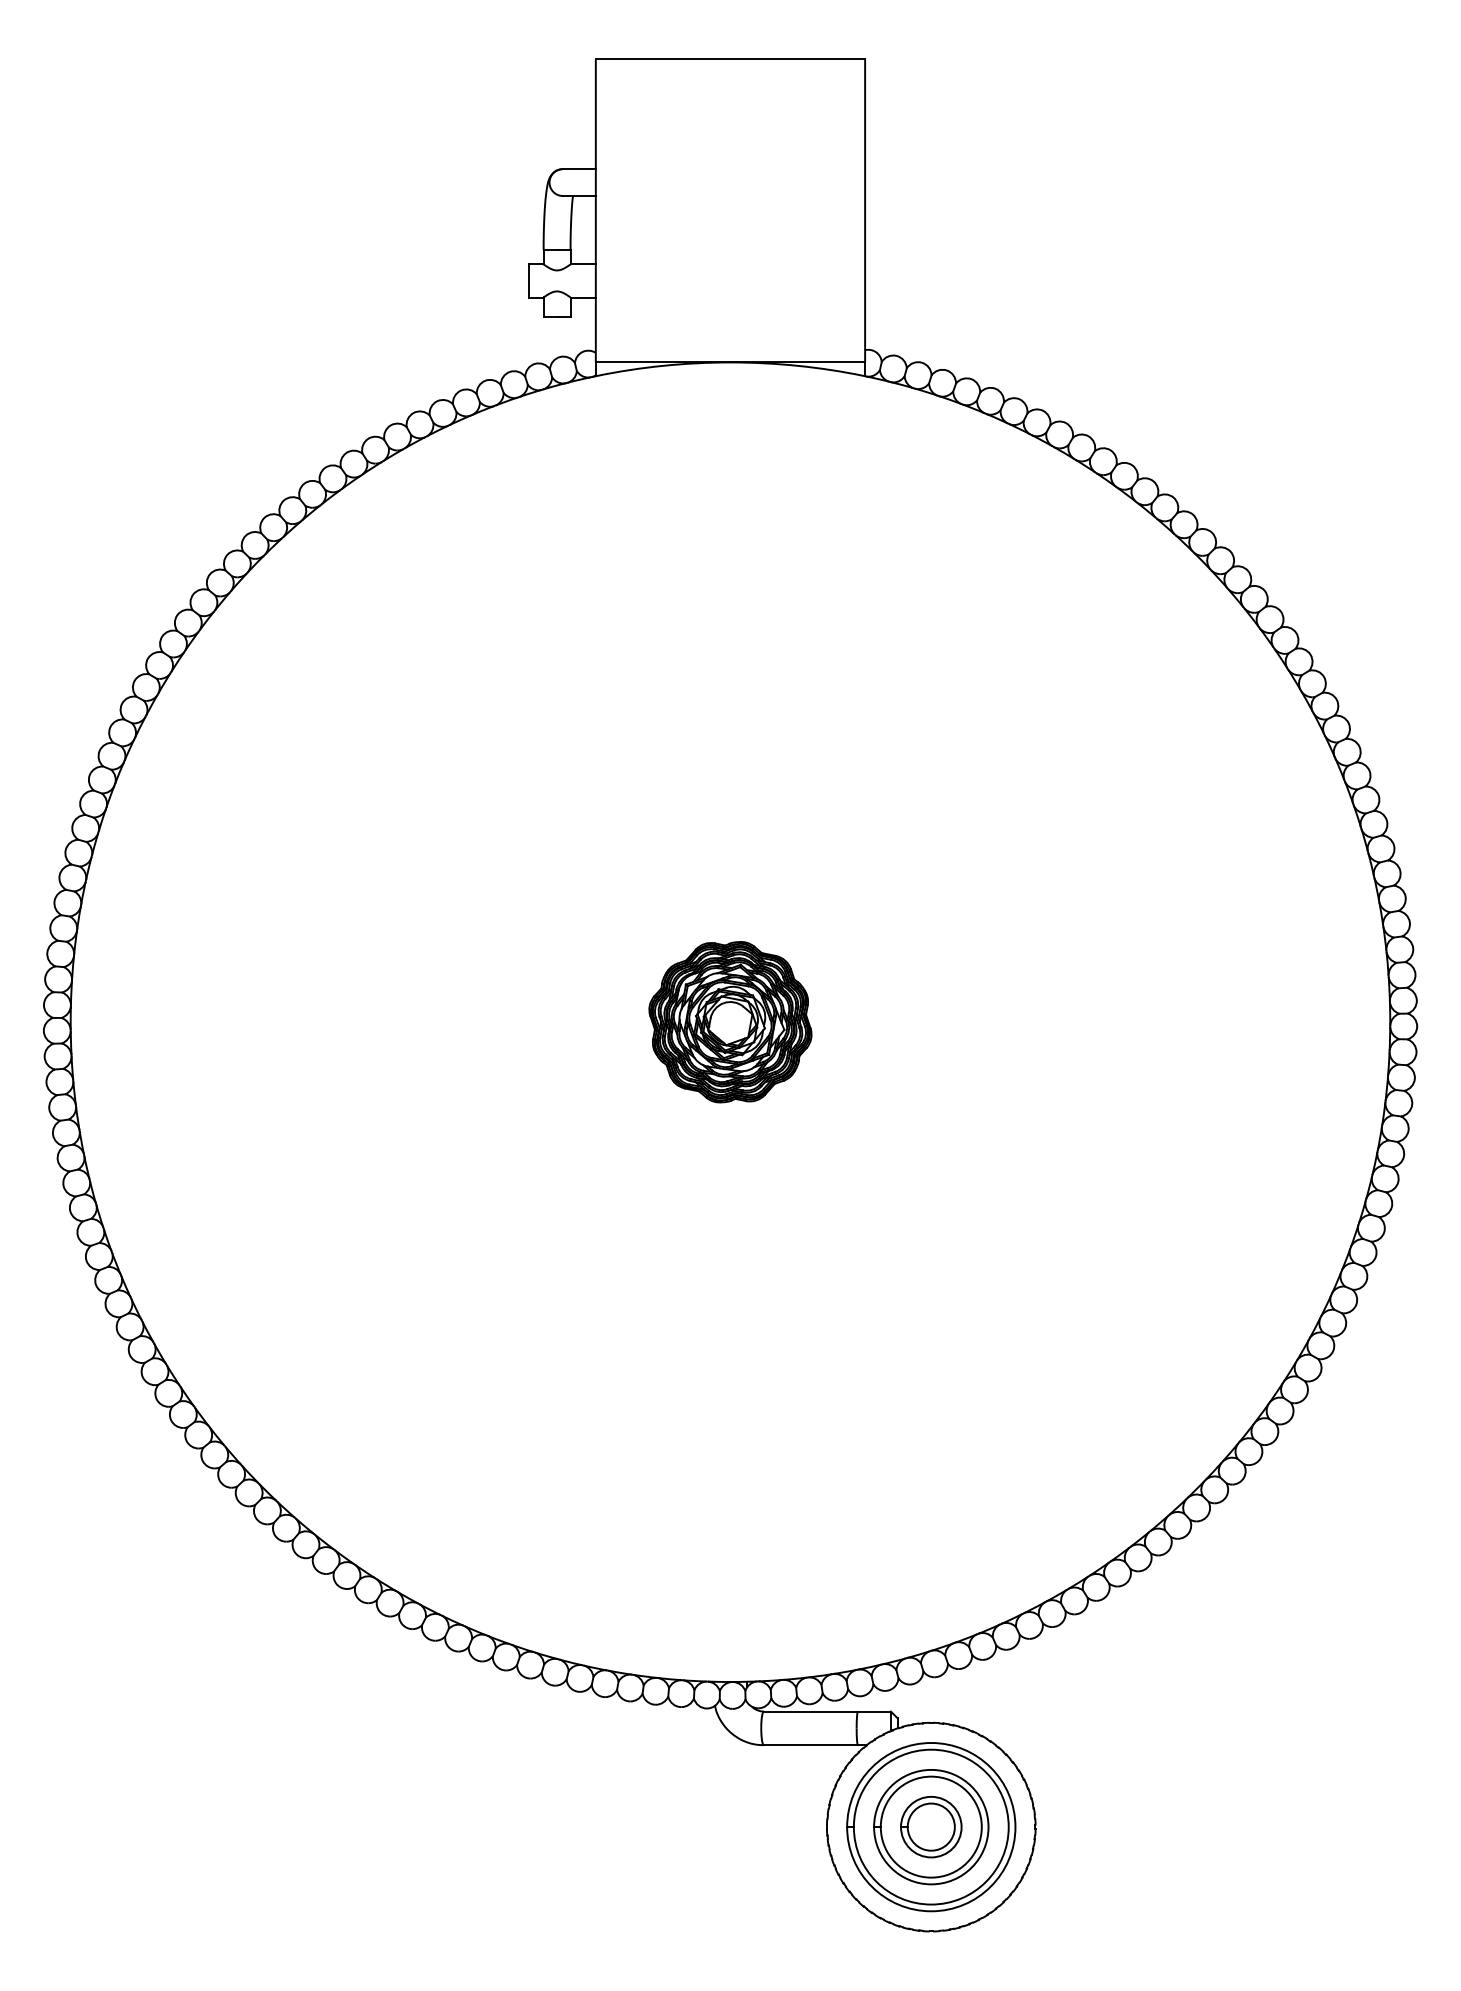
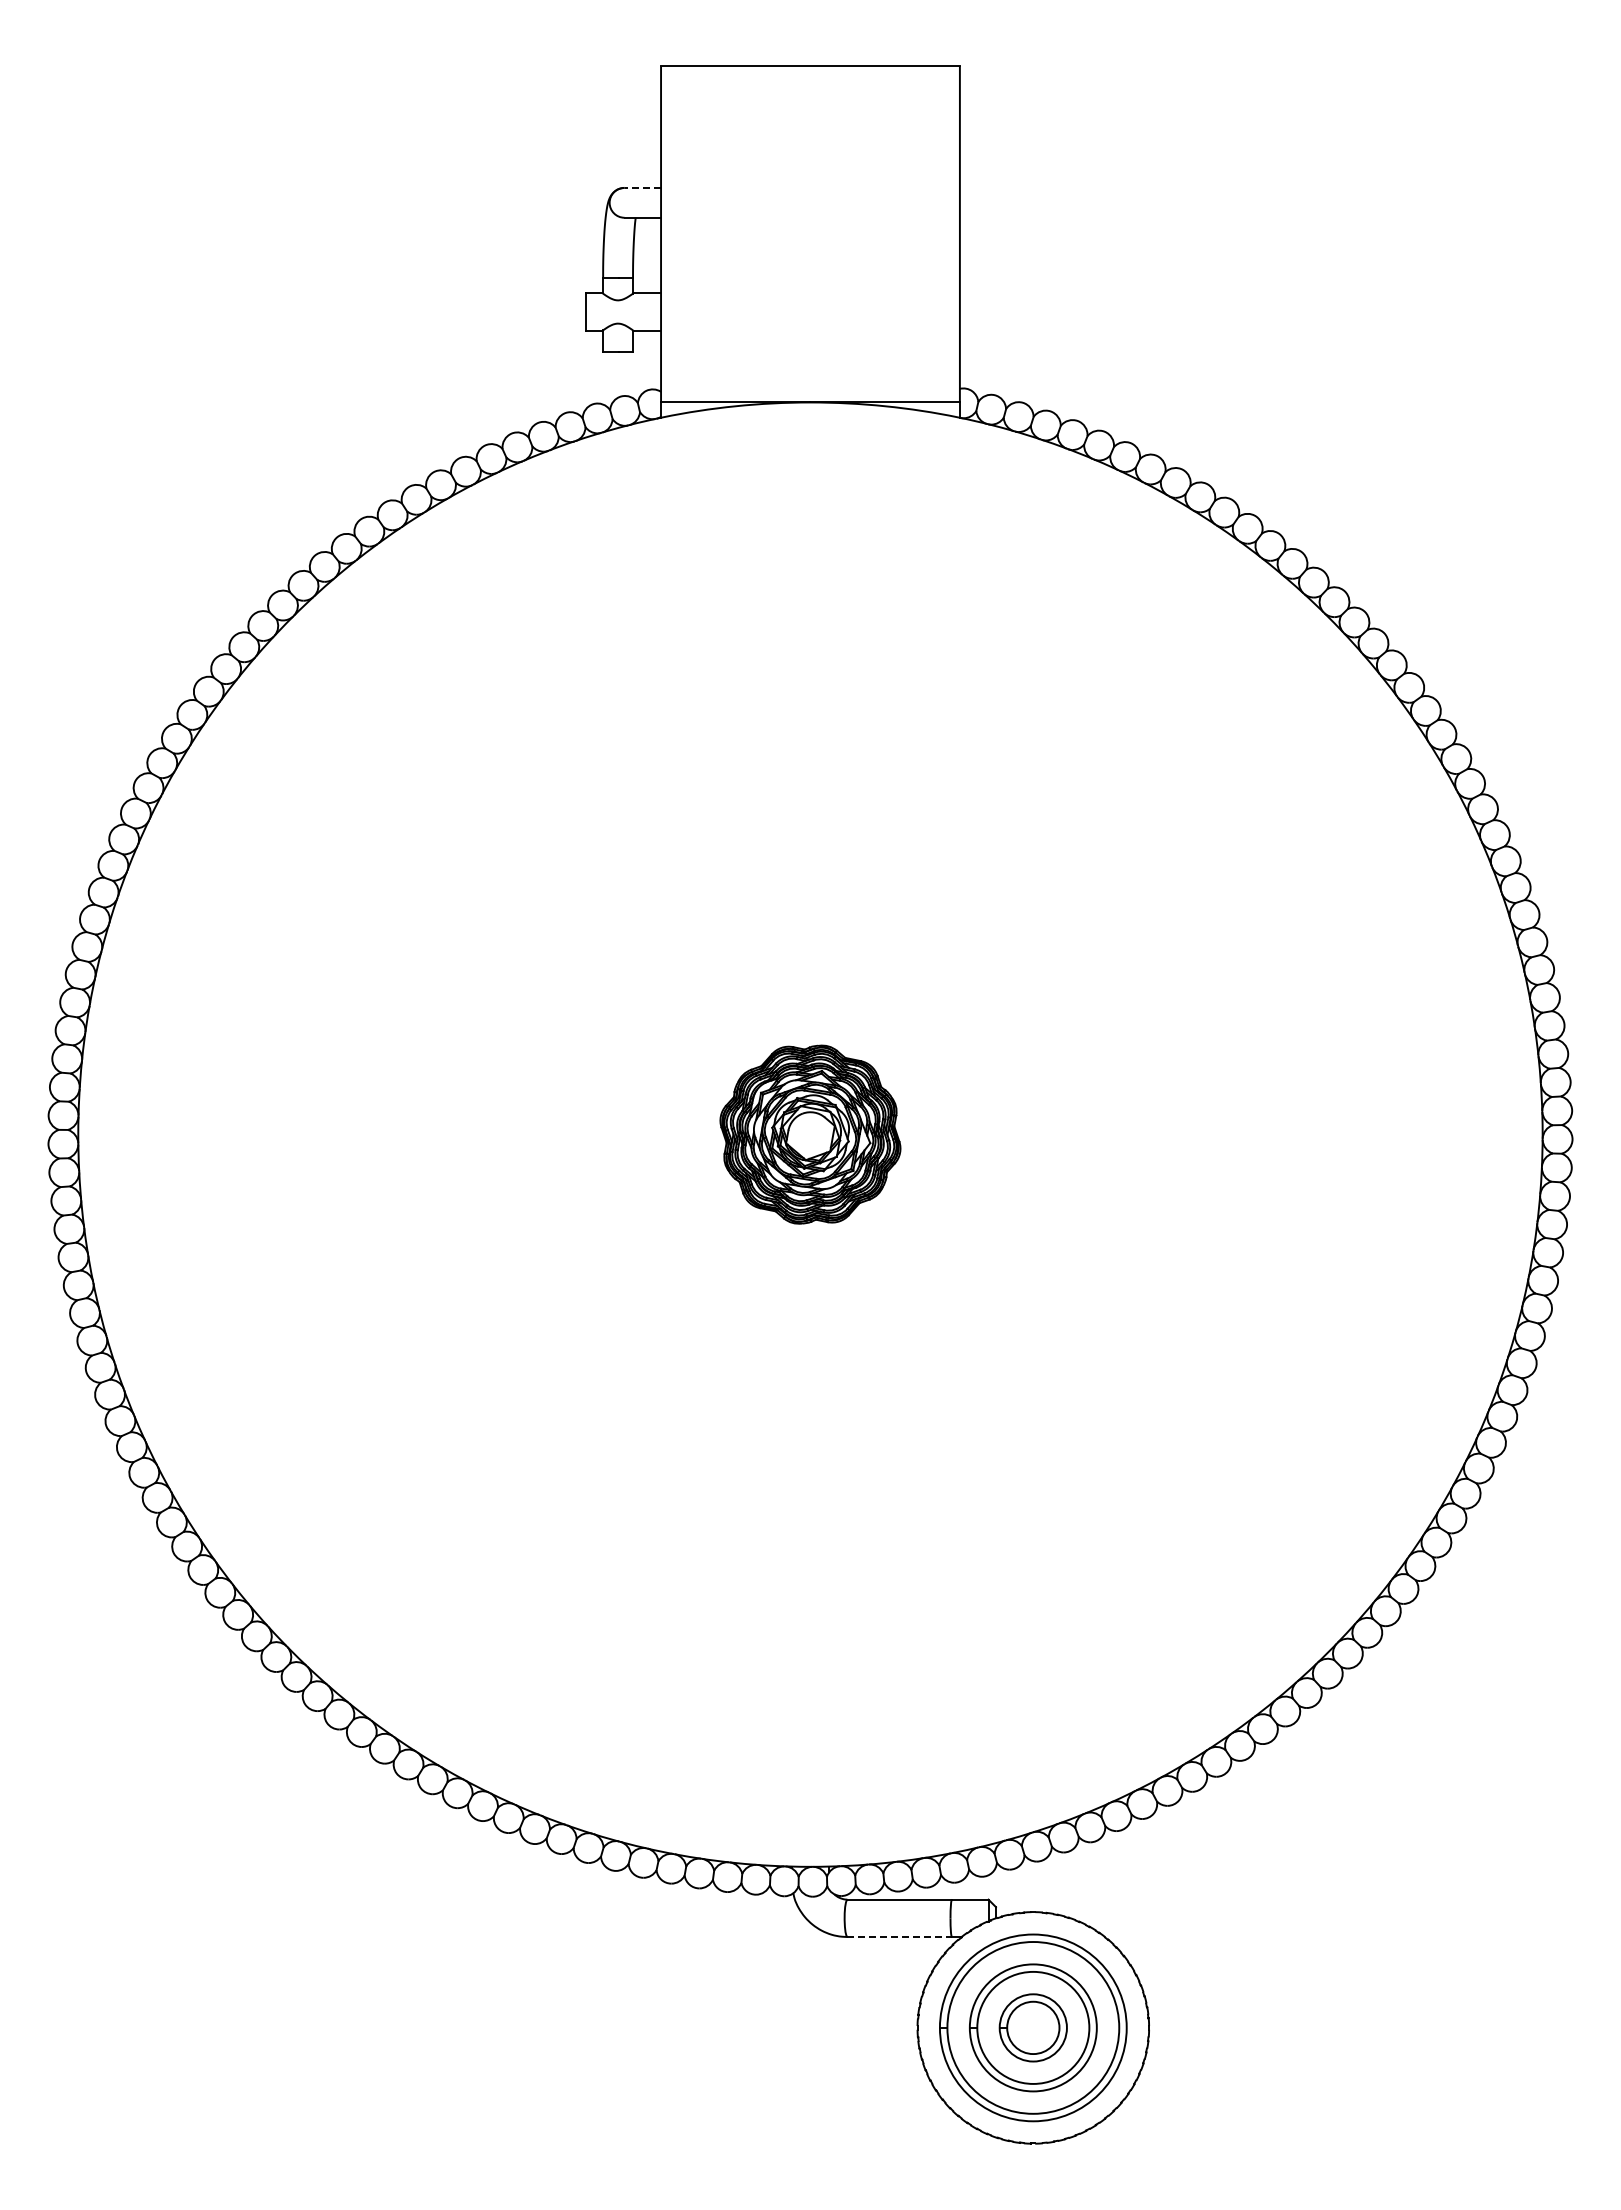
line: (579, 168) -> (642, 187), solid -> dashed
line: (811, 1744) -> (900, 1936), solid -> dashed

